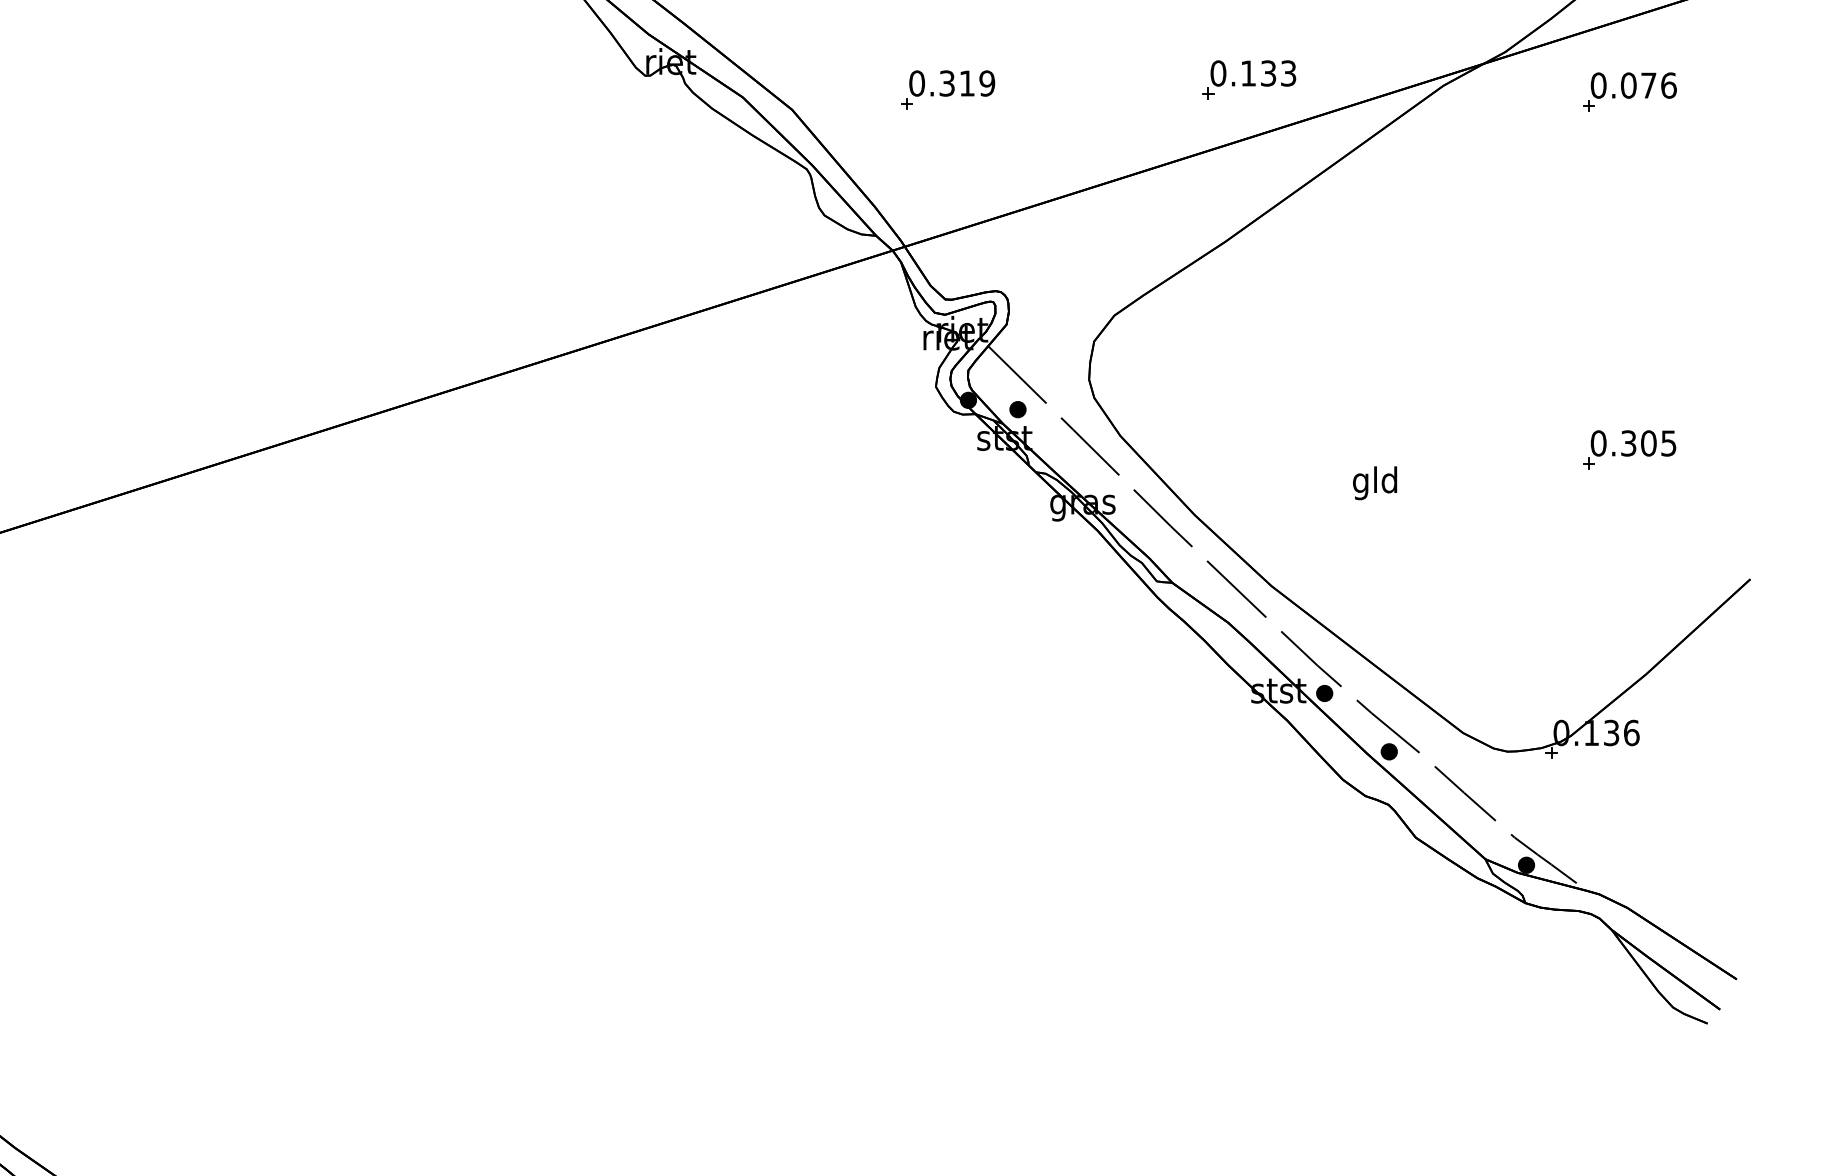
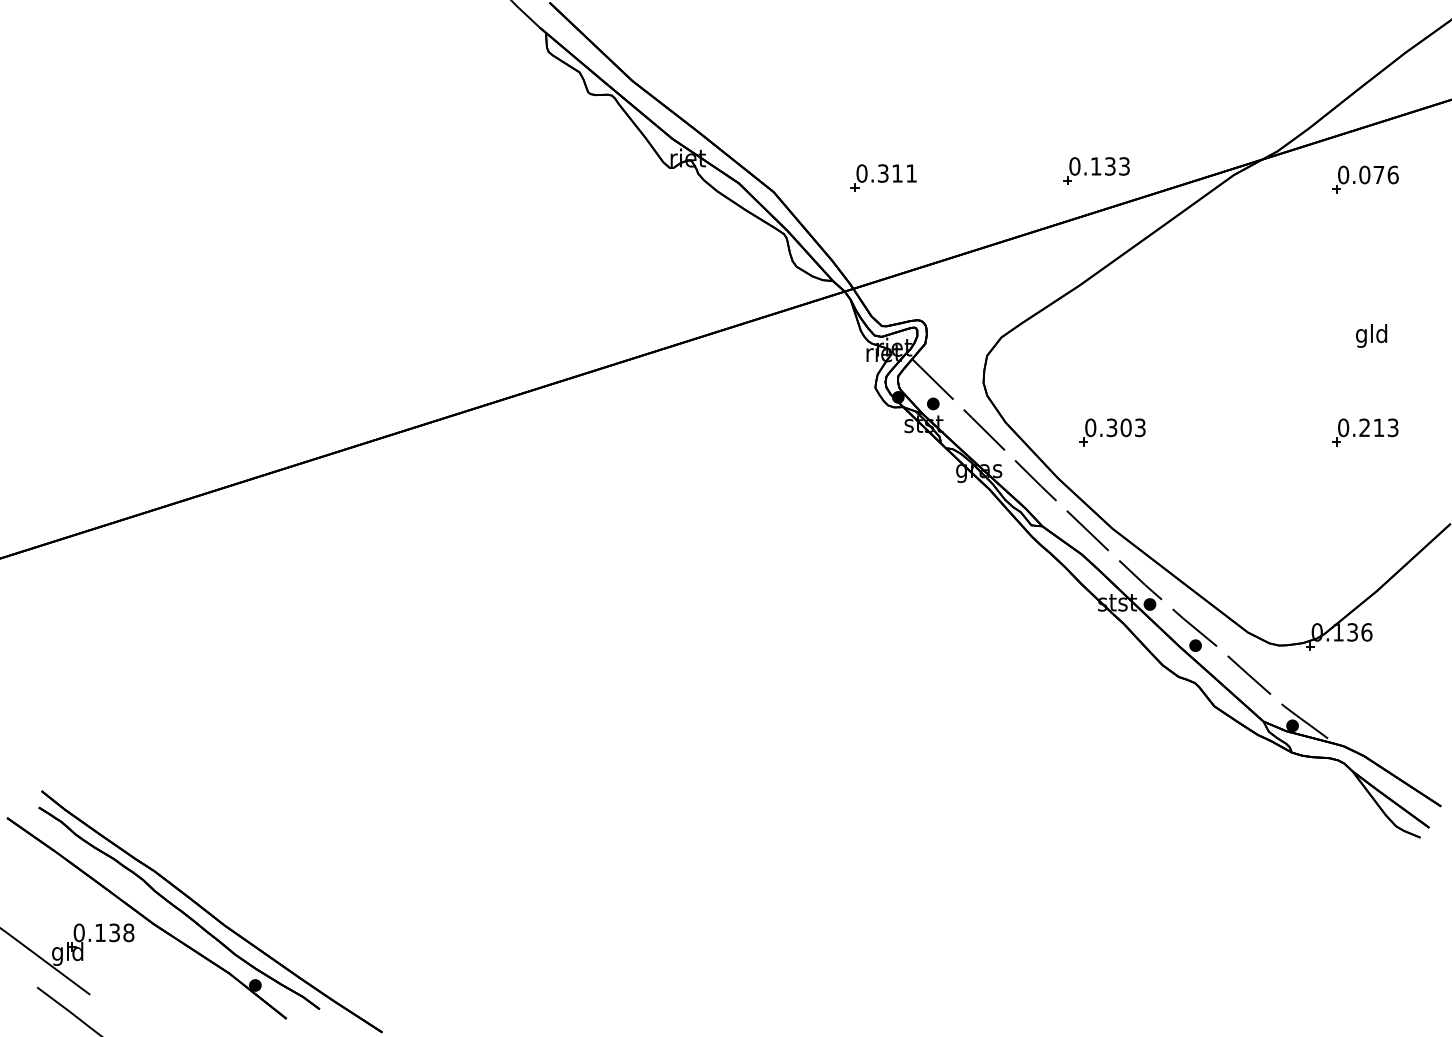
text: (987, 83) -> (911, 173), 0.319 -> 0.311
text: (1648, 442) -> (1378, 427), 0.305 -> 0.213
part: (1271, 450) -> (1112, 432), added
text: (1374, 482) -> (1371, 335), moved

